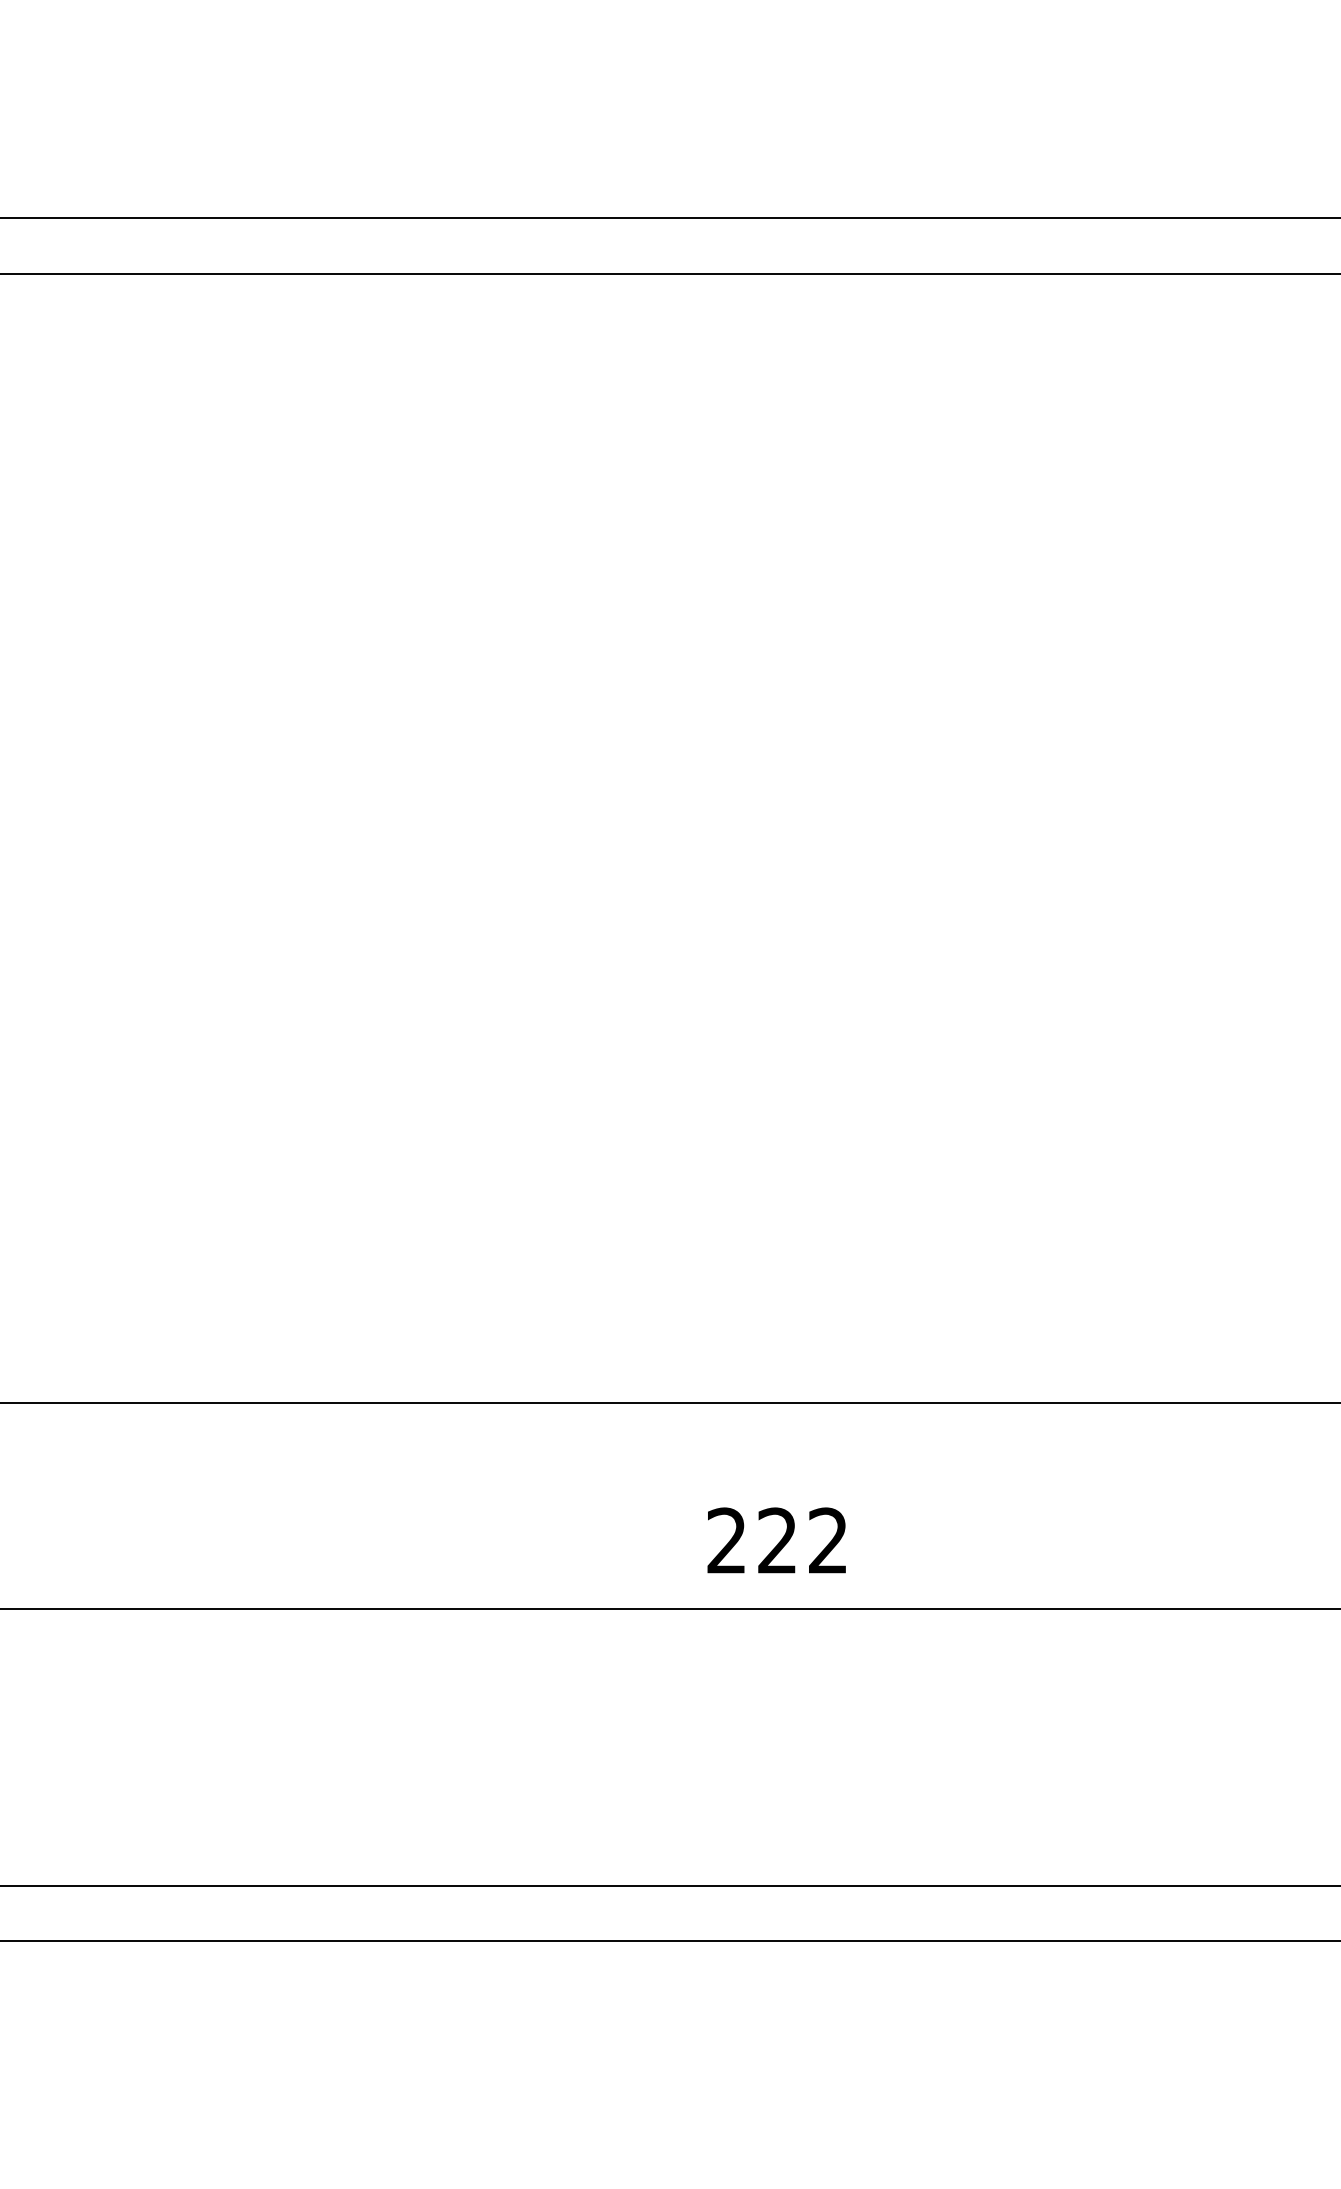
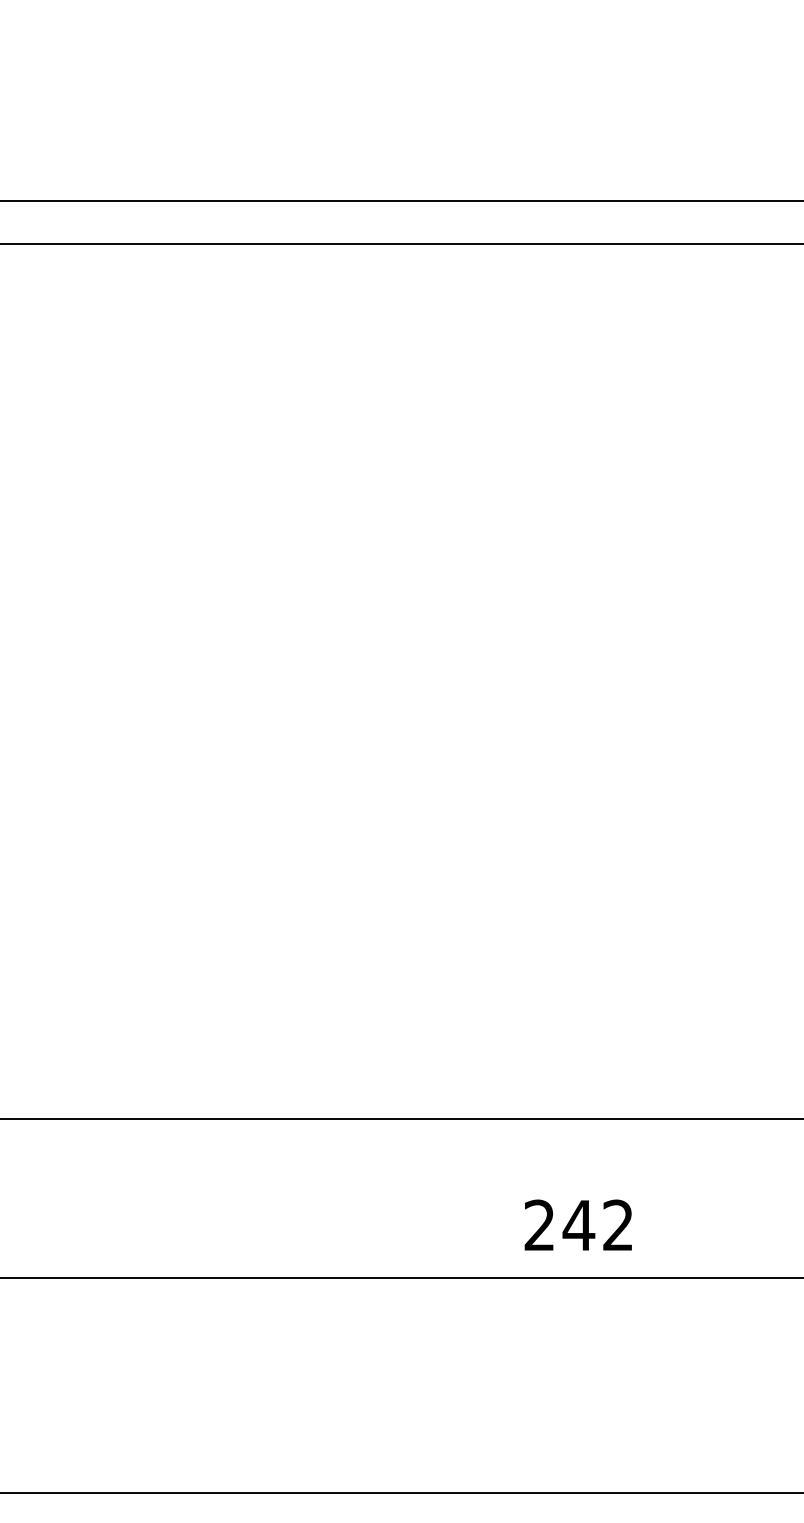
text: (777, 1540) -> (578, 1225), 222 -> 242

